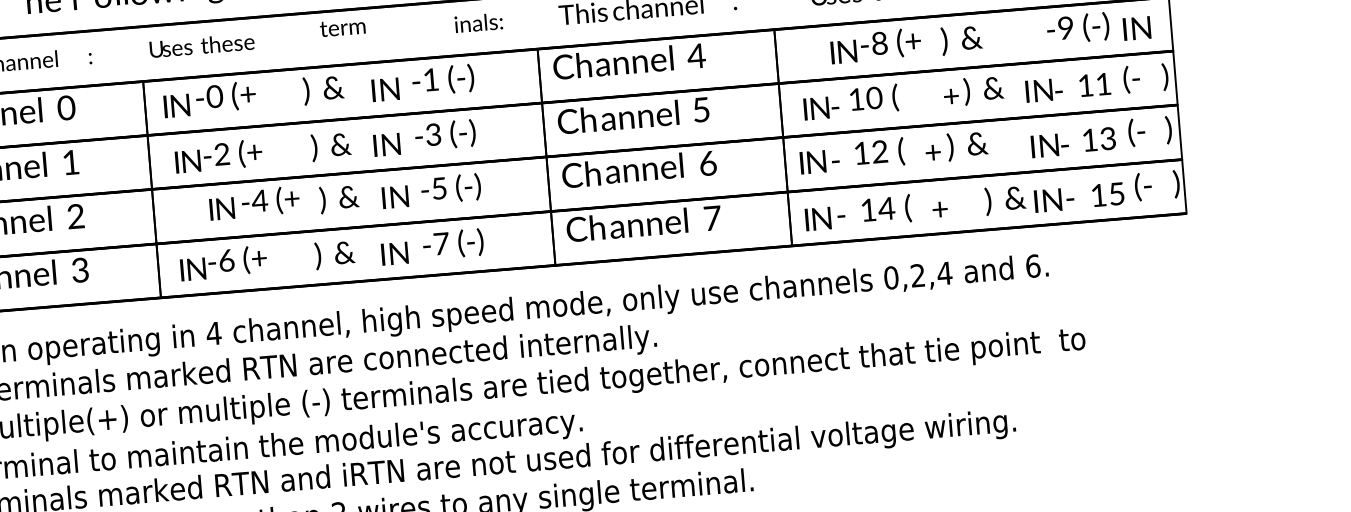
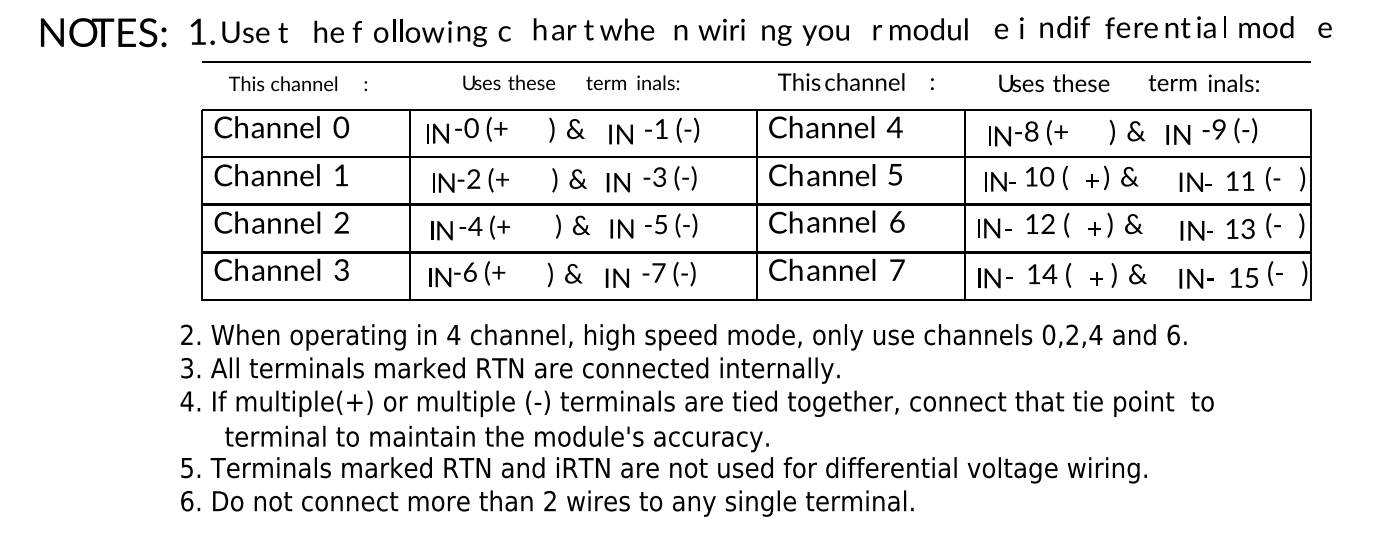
text: (479, 22) -> (658, 82), moved
text: (341, 28) -> (605, 83), moved
text: (1137, 28) -> (1178, 134), moved
text: (201, 45) -> (508, 82), moved
text: (876, 46) -> (1028, 133), moved
text: (973, 90) -> (1112, 177), moved
text: (1004, 200) -> (1128, 275), moved
text: (254, 202) -> (470, 227), moved

